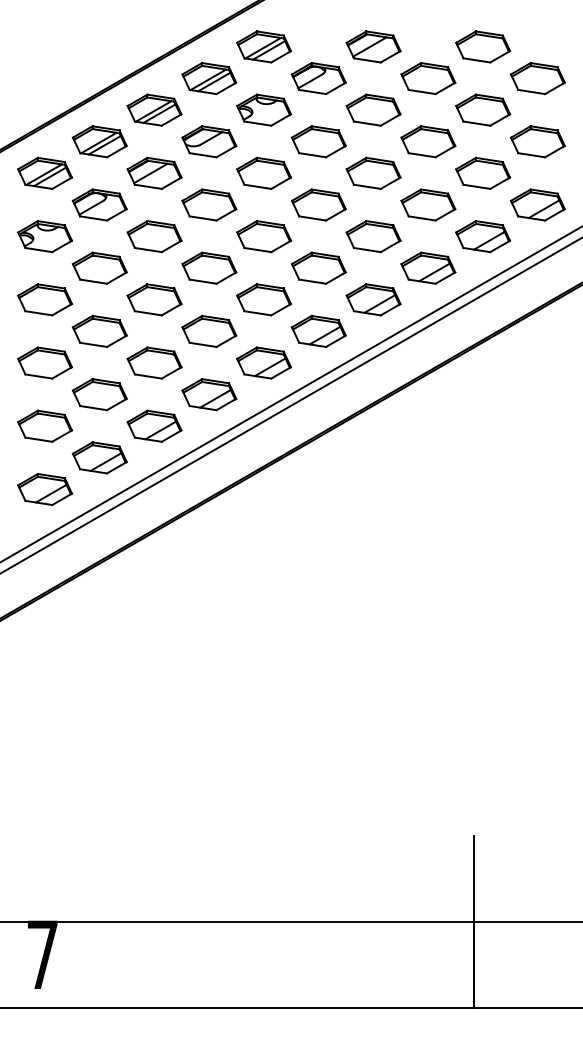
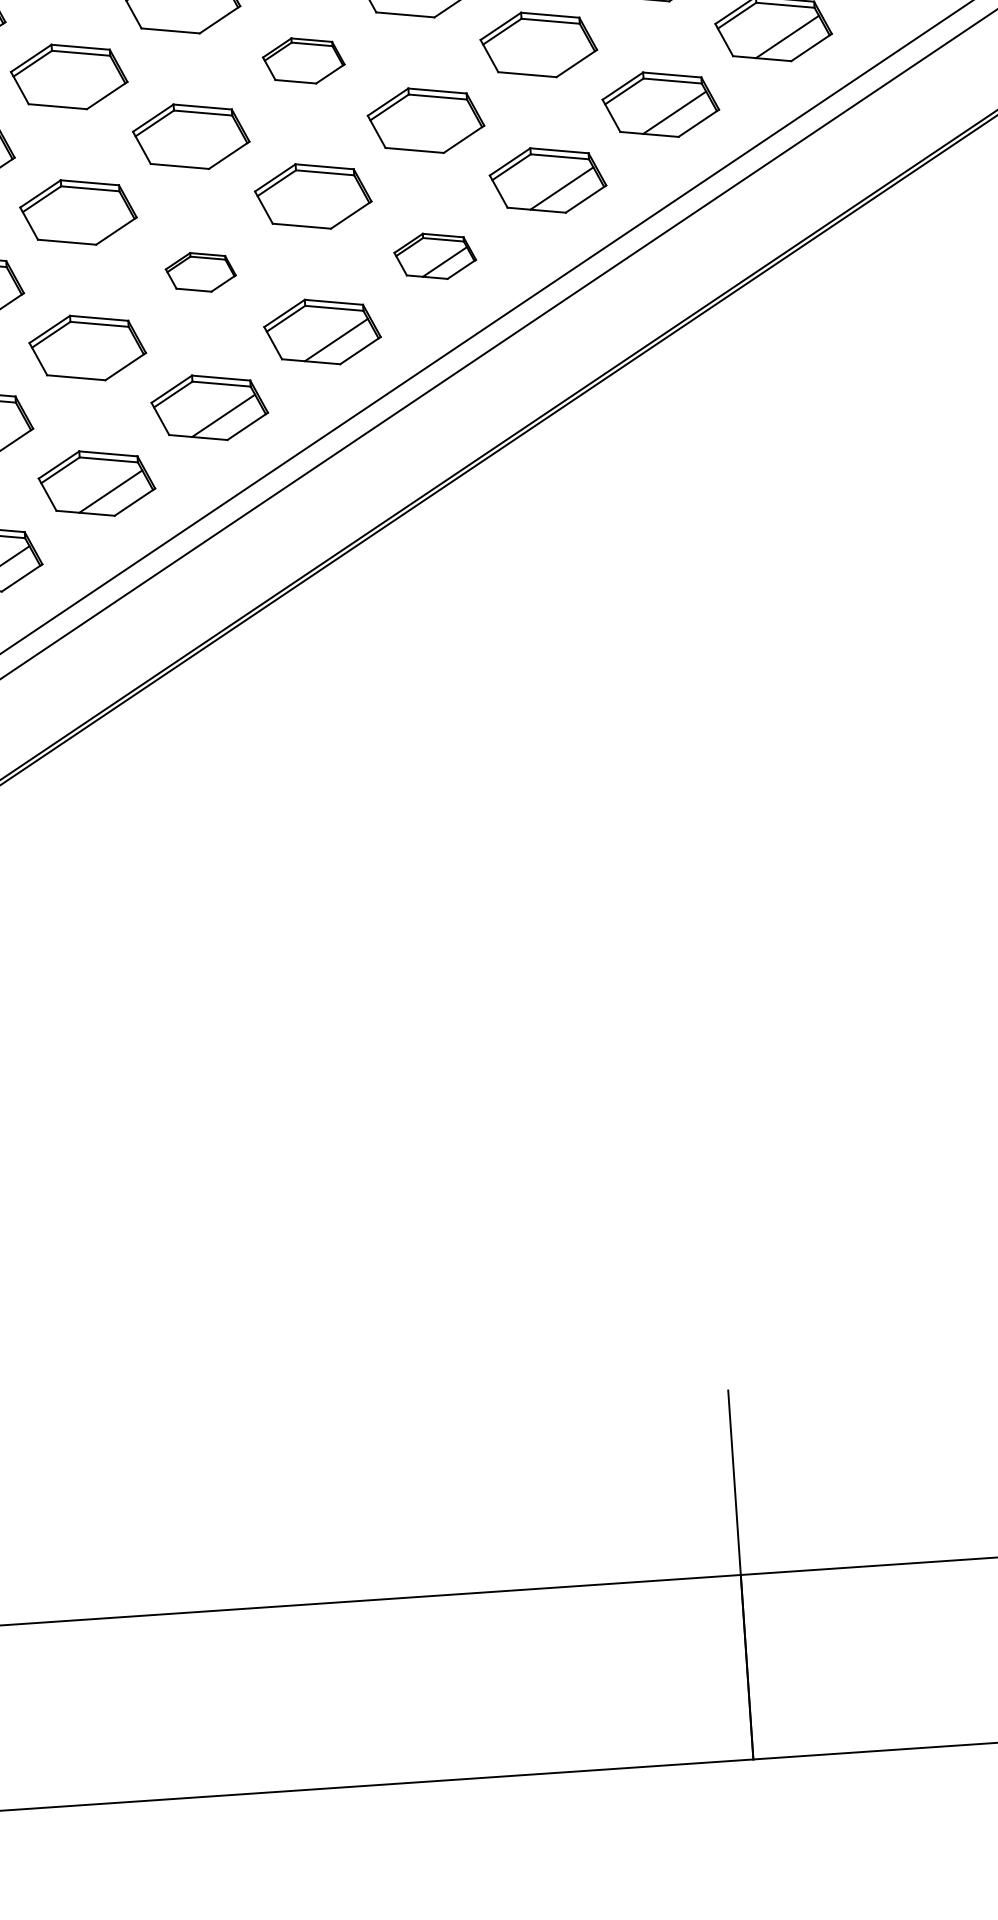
part: (318, 204) -> (303, 59), size x0.7
part: (264, 299) -> (201, 271), size x0.6
part: (373, 299) -> (434, 255), size x0.7

